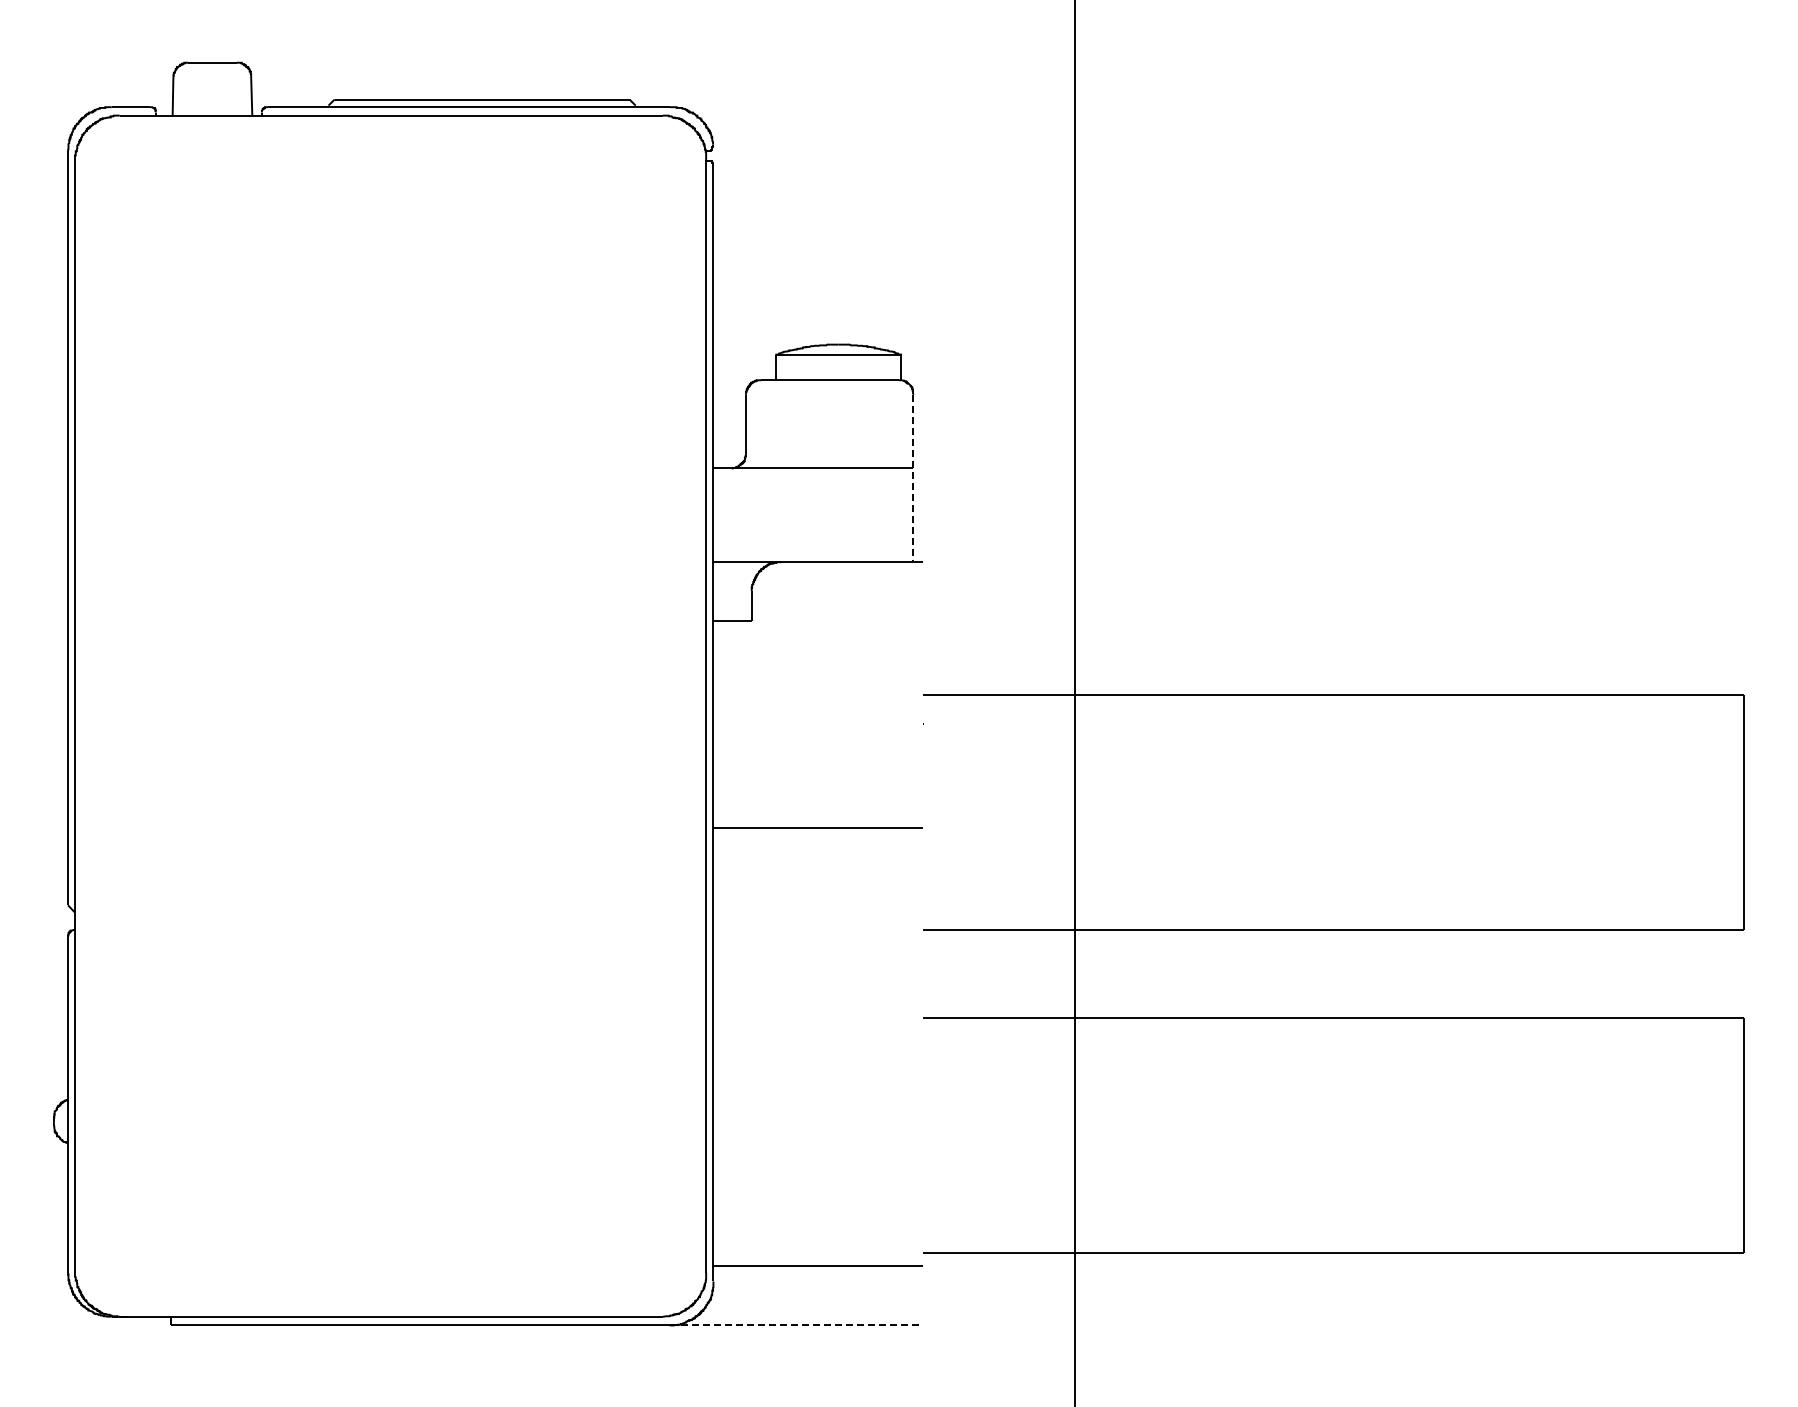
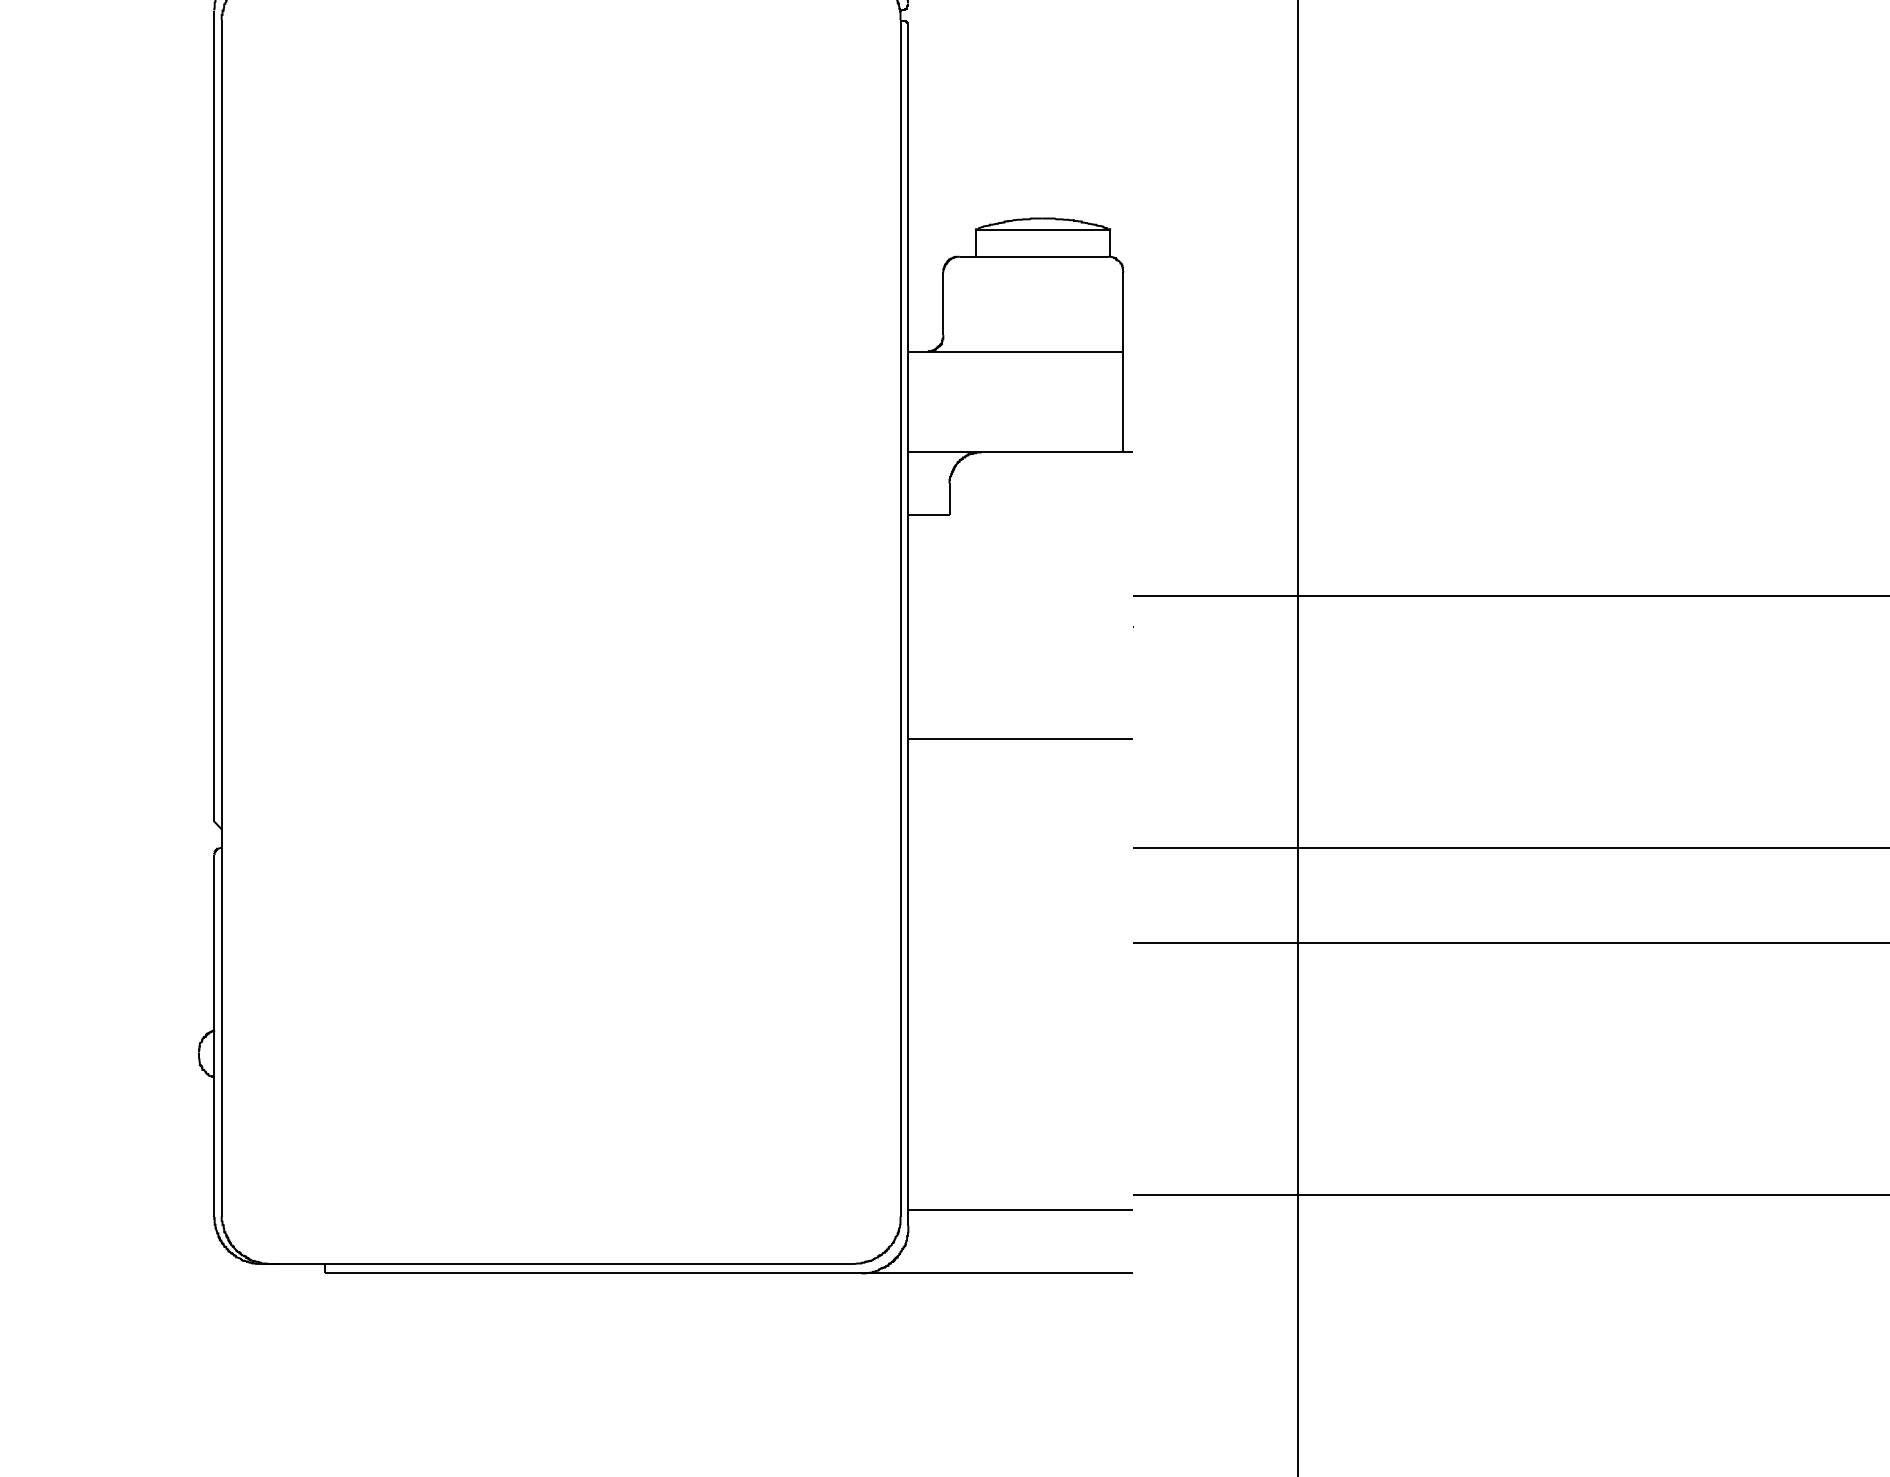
line: (913, 478) -> (1123, 362), dashed -> solid
line: (796, 1325) -> (997, 1273), dashed -> solid

